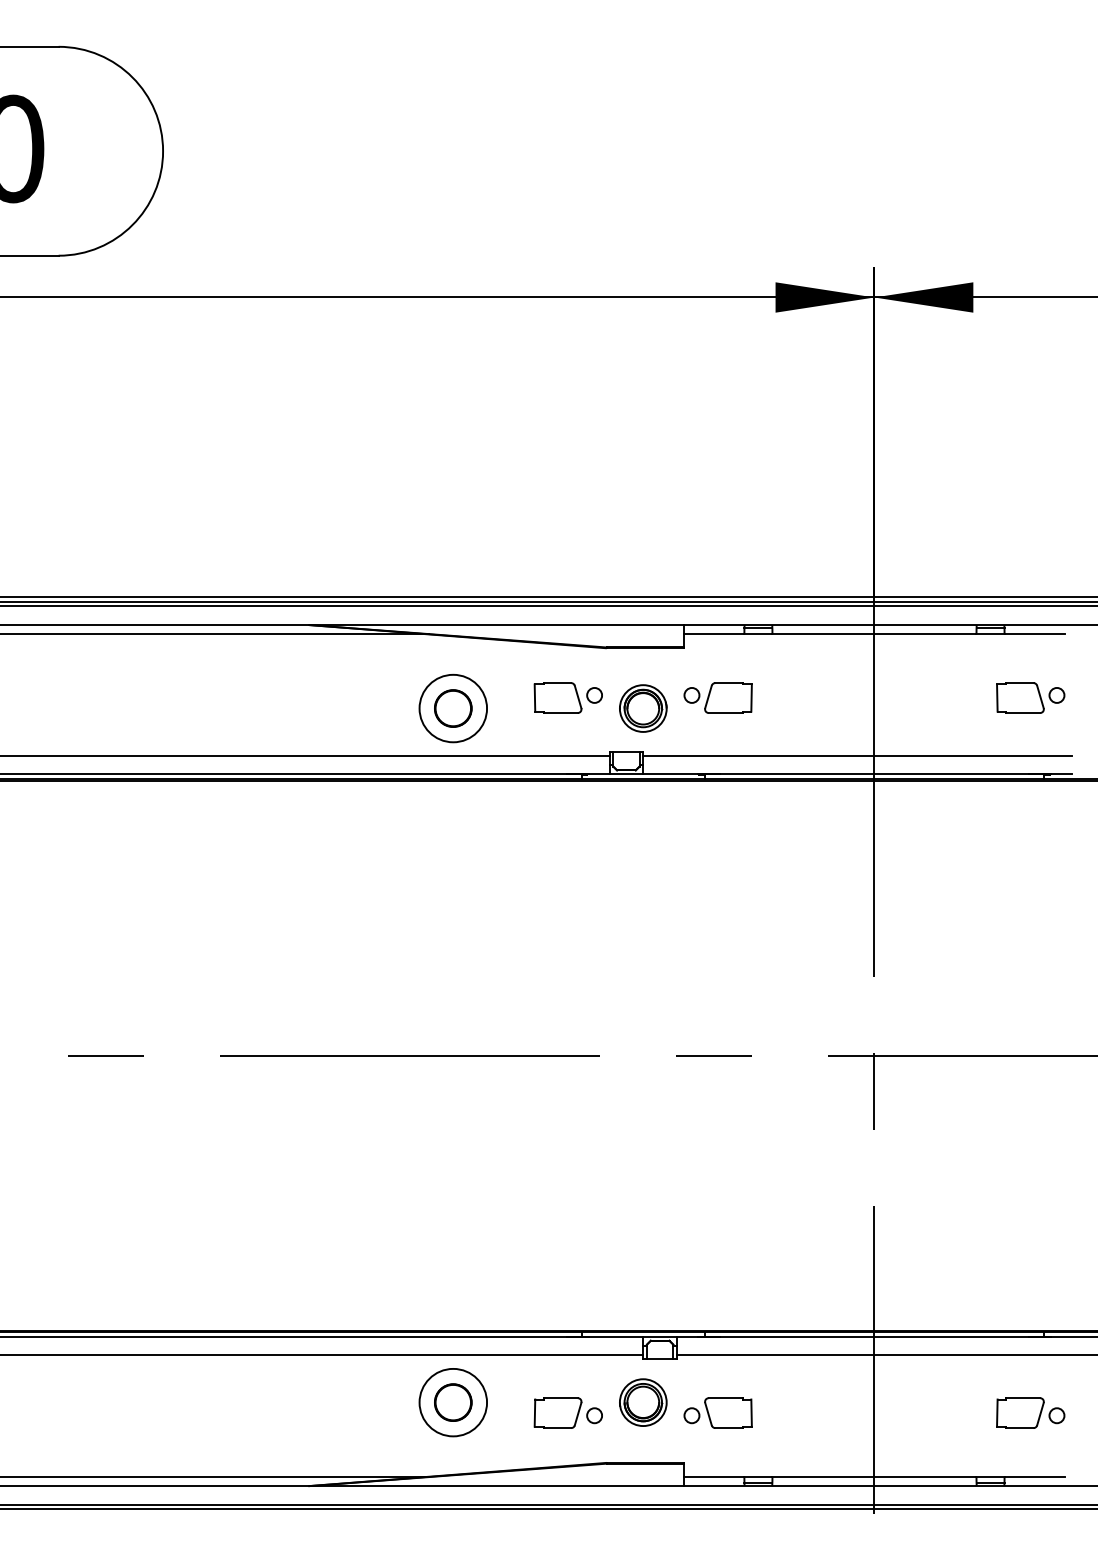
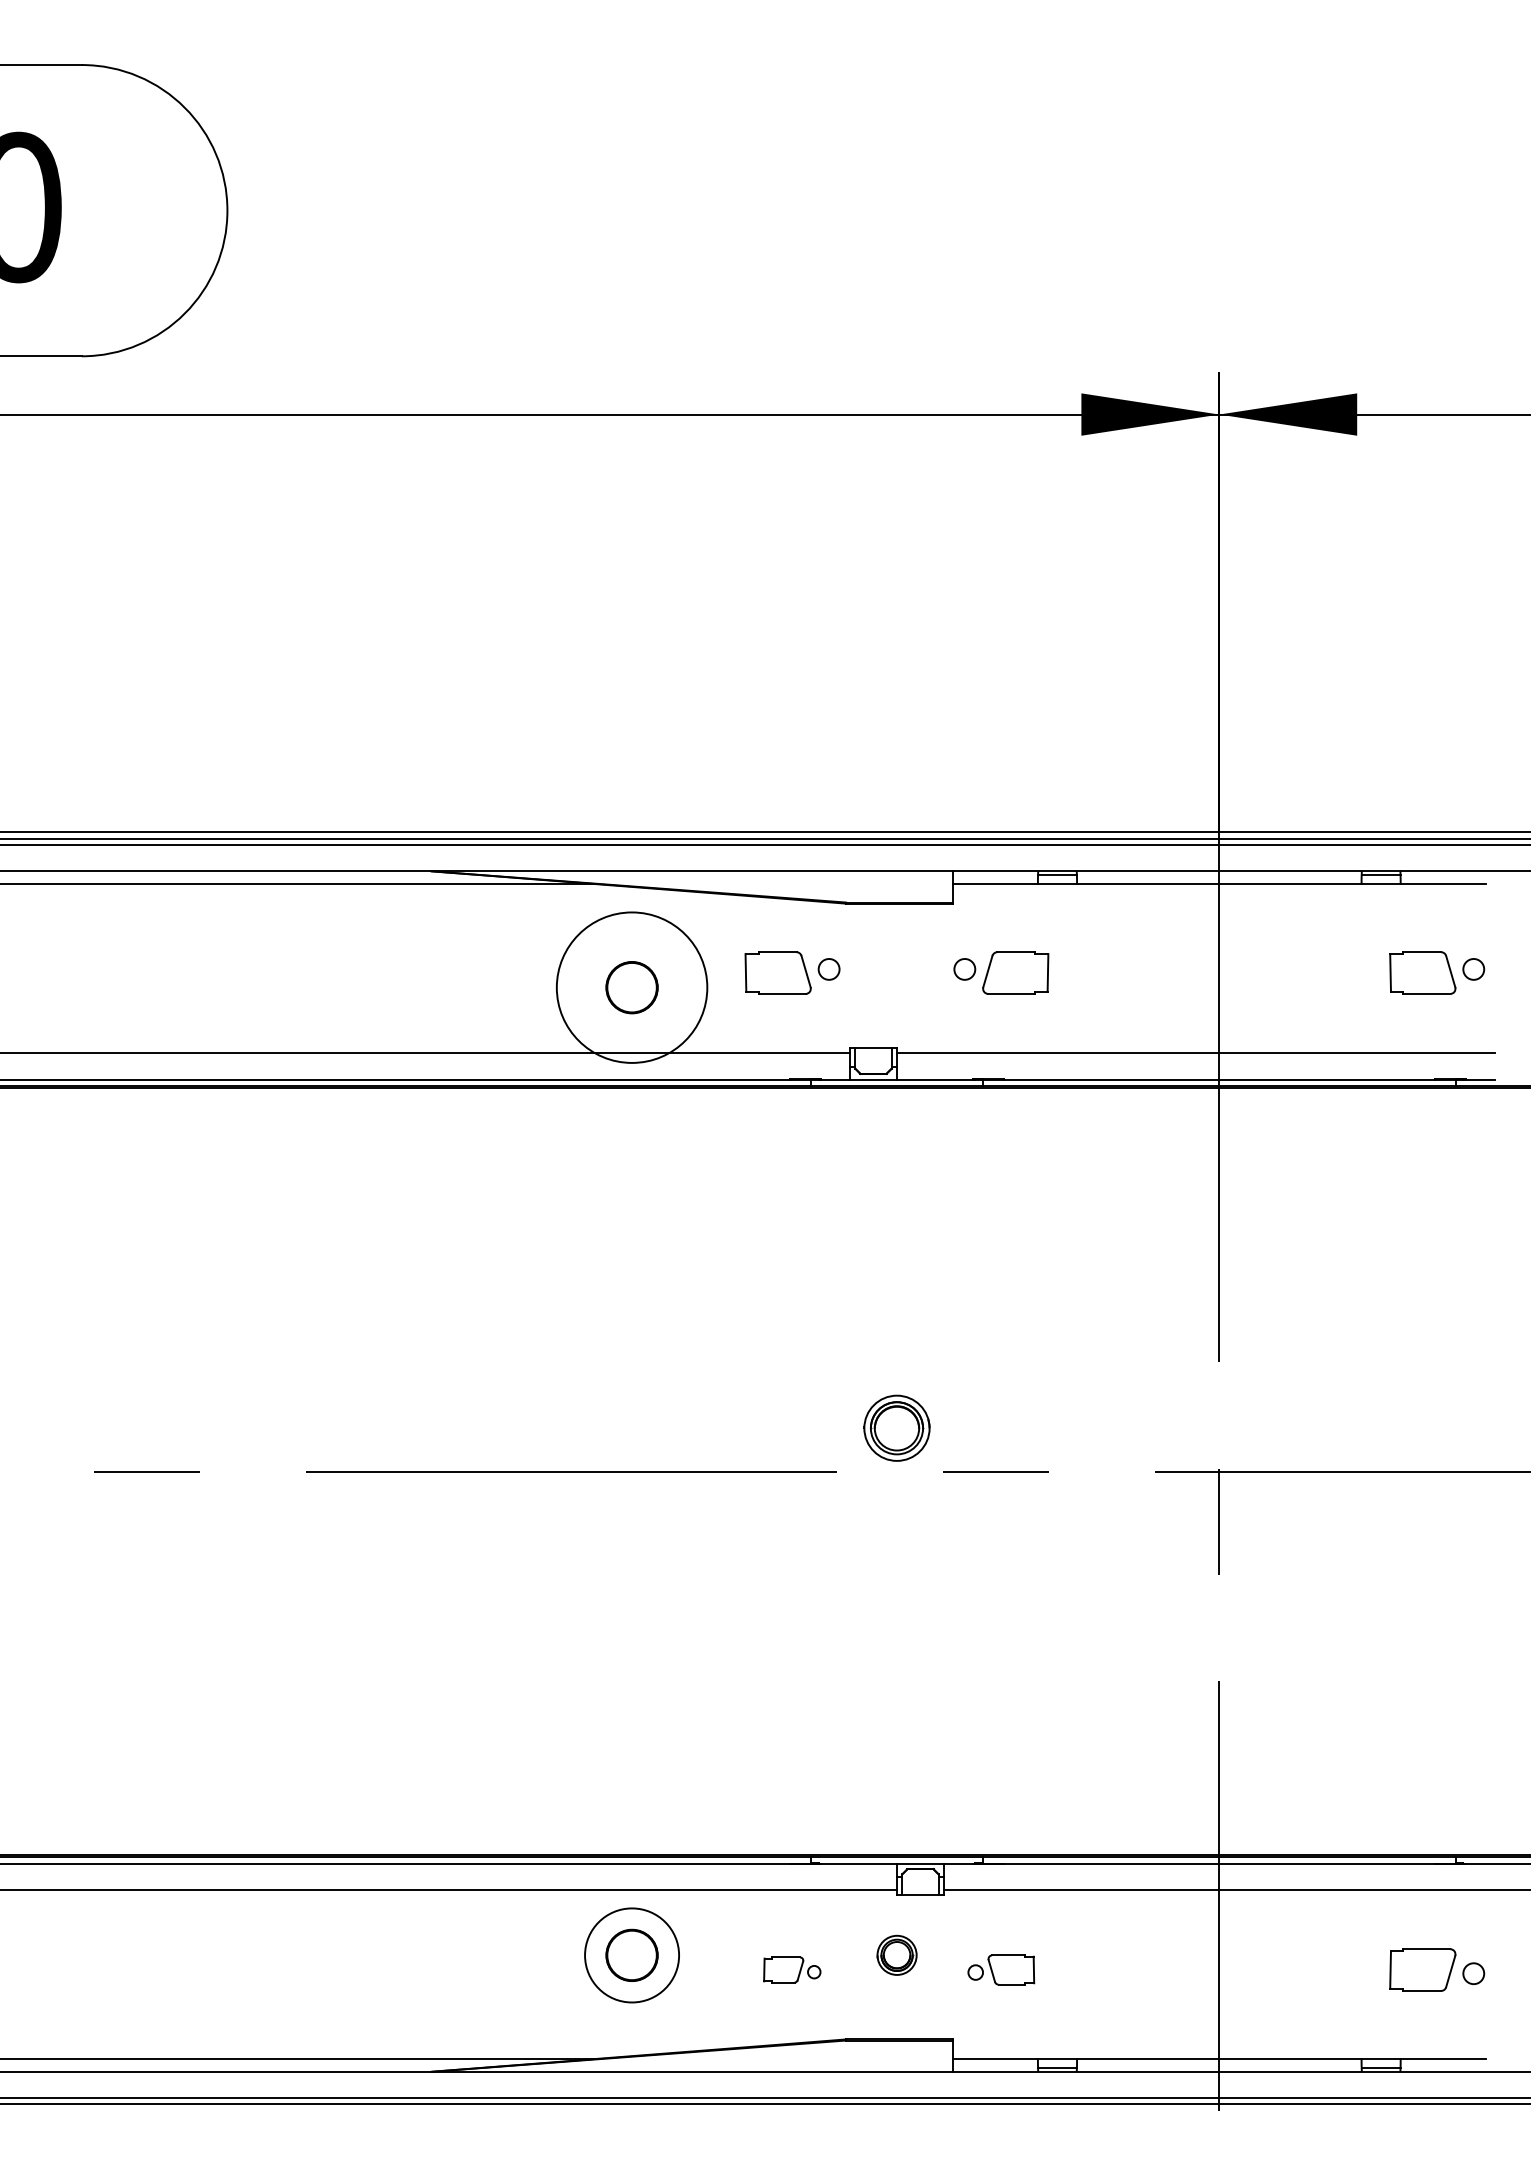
circle: (453, 708) -> (632, 987), size x1.6
part: (643, 708) -> (897, 1428), moved
part: (643, 1402) -> (897, 1955), size x0.6
part: (567, 1412) -> (791, 1969), size x0.6
part: (717, 1412) -> (1000, 1969), size x0.7

